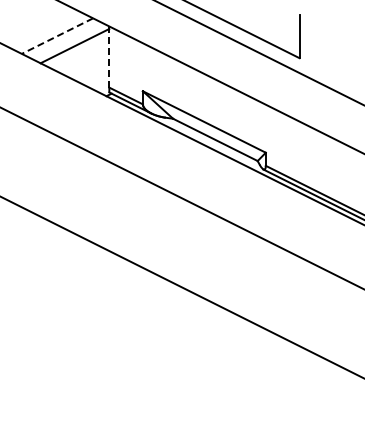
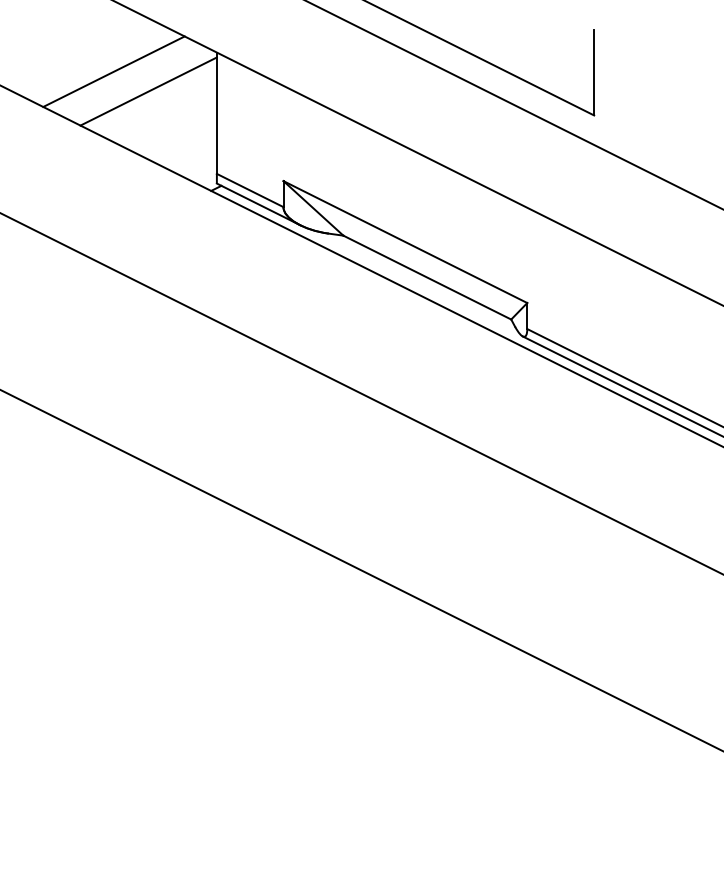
line: (57, 36) -> (114, 72), dashed -> solid
line: (109, 57) -> (217, 114), dashed -> solid

